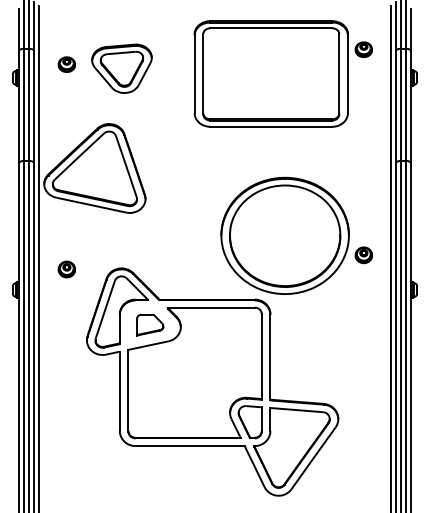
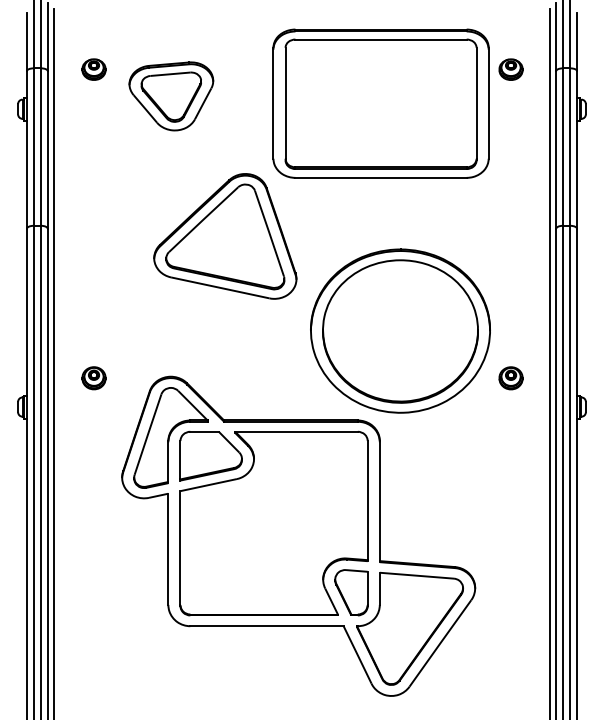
part: (66, 64) -> (93, 69), moved
part: (95, 168) -> (225, 236), moved
part: (363, 255) -> (510, 378), moved
part: (149, 325) -> (210, 456), size x1.67

